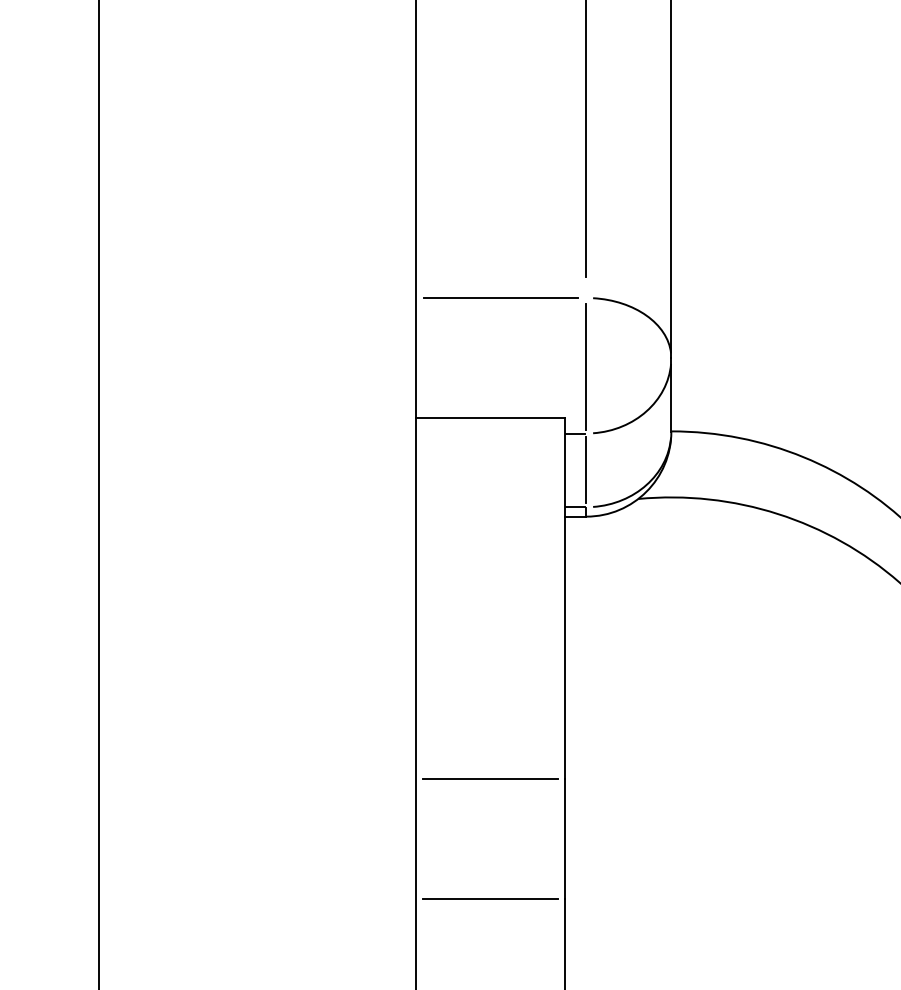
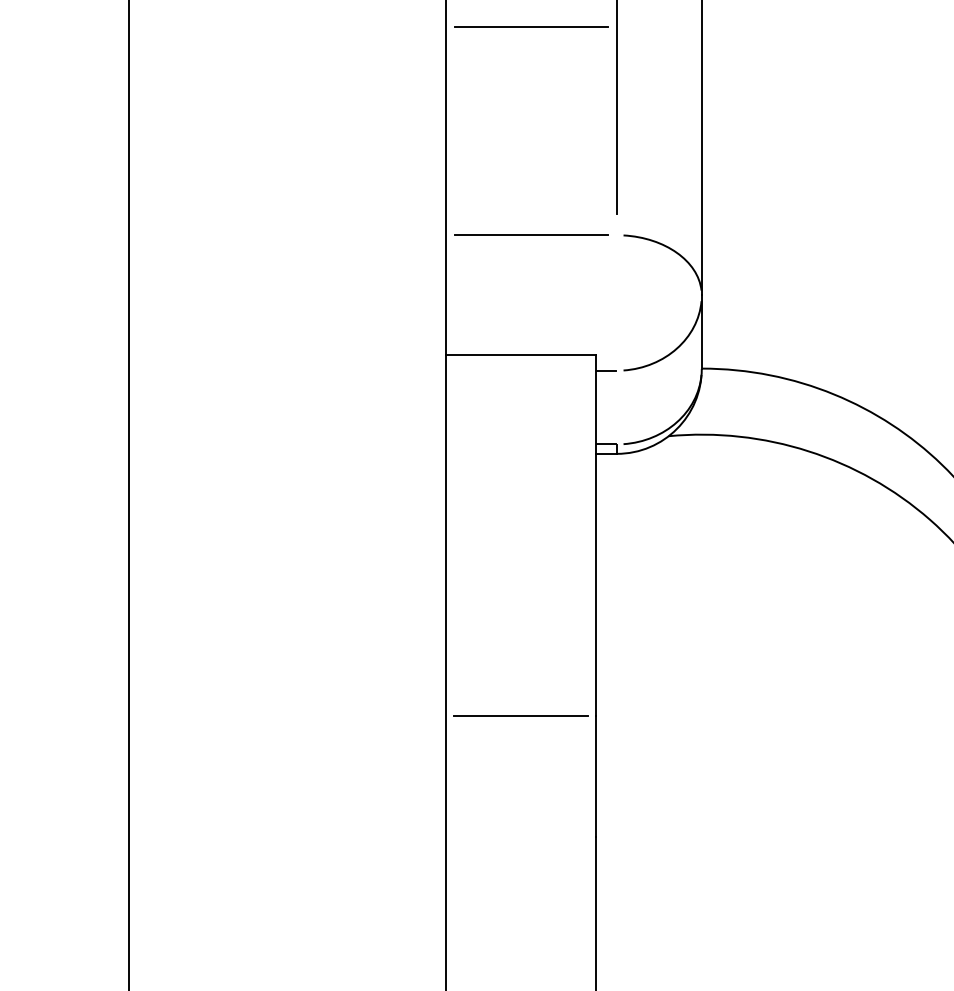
line: (501, 89) -> (531, 26), added
line: (586, 366) -> (616, 303), removed
line: (586, 470) -> (616, 407), removed
line: (490, 899) -> (520, 836), removed

